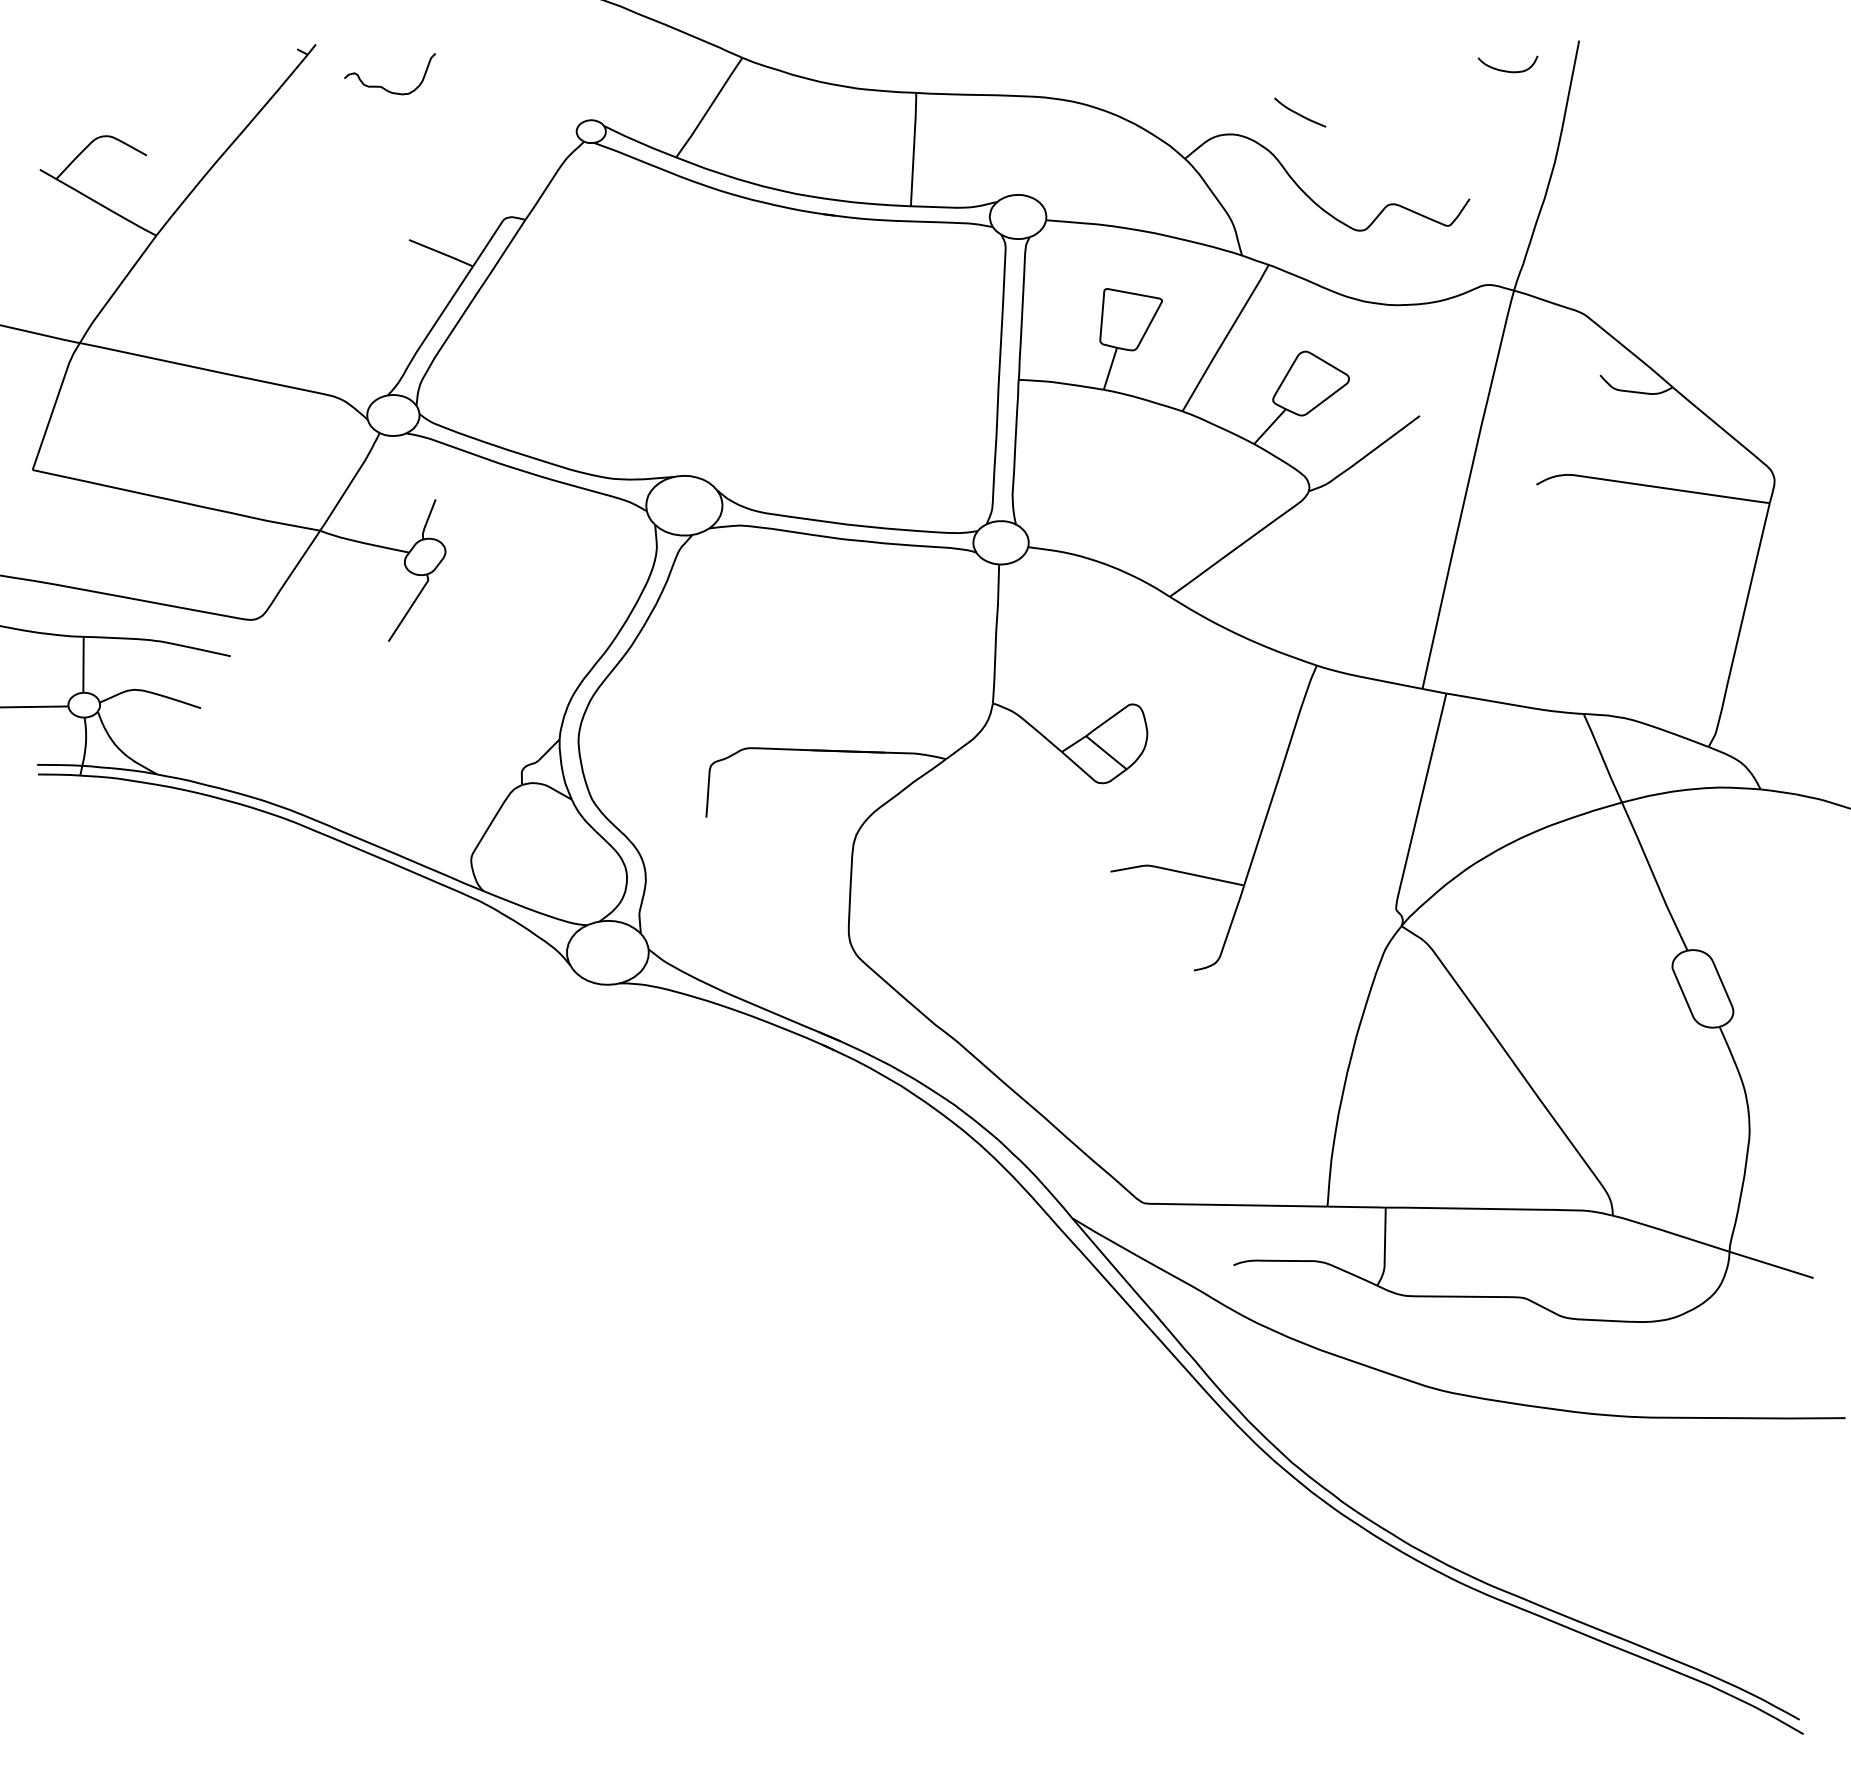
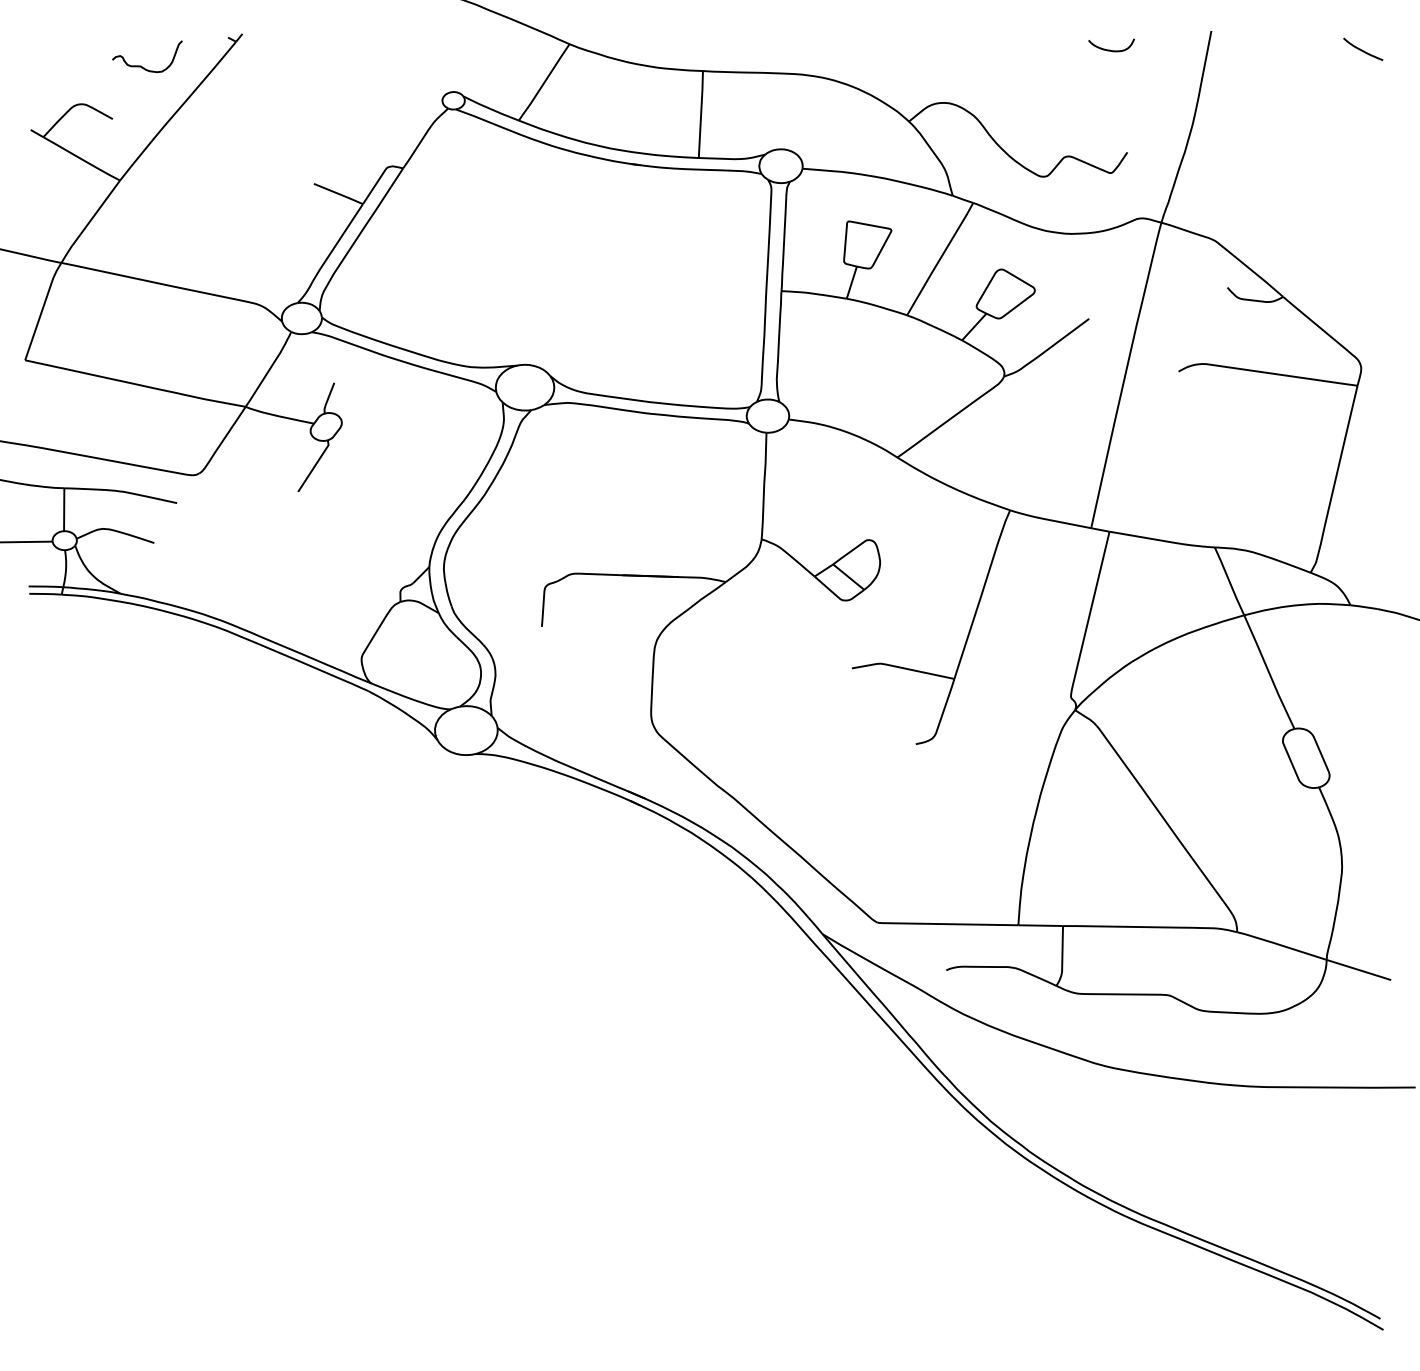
curve: (1507, 70) -> (1111, 50), moved
curve: (382, 86) -> (141, 66), moved
curve: (1299, 113) -> (1362, 50), moved

